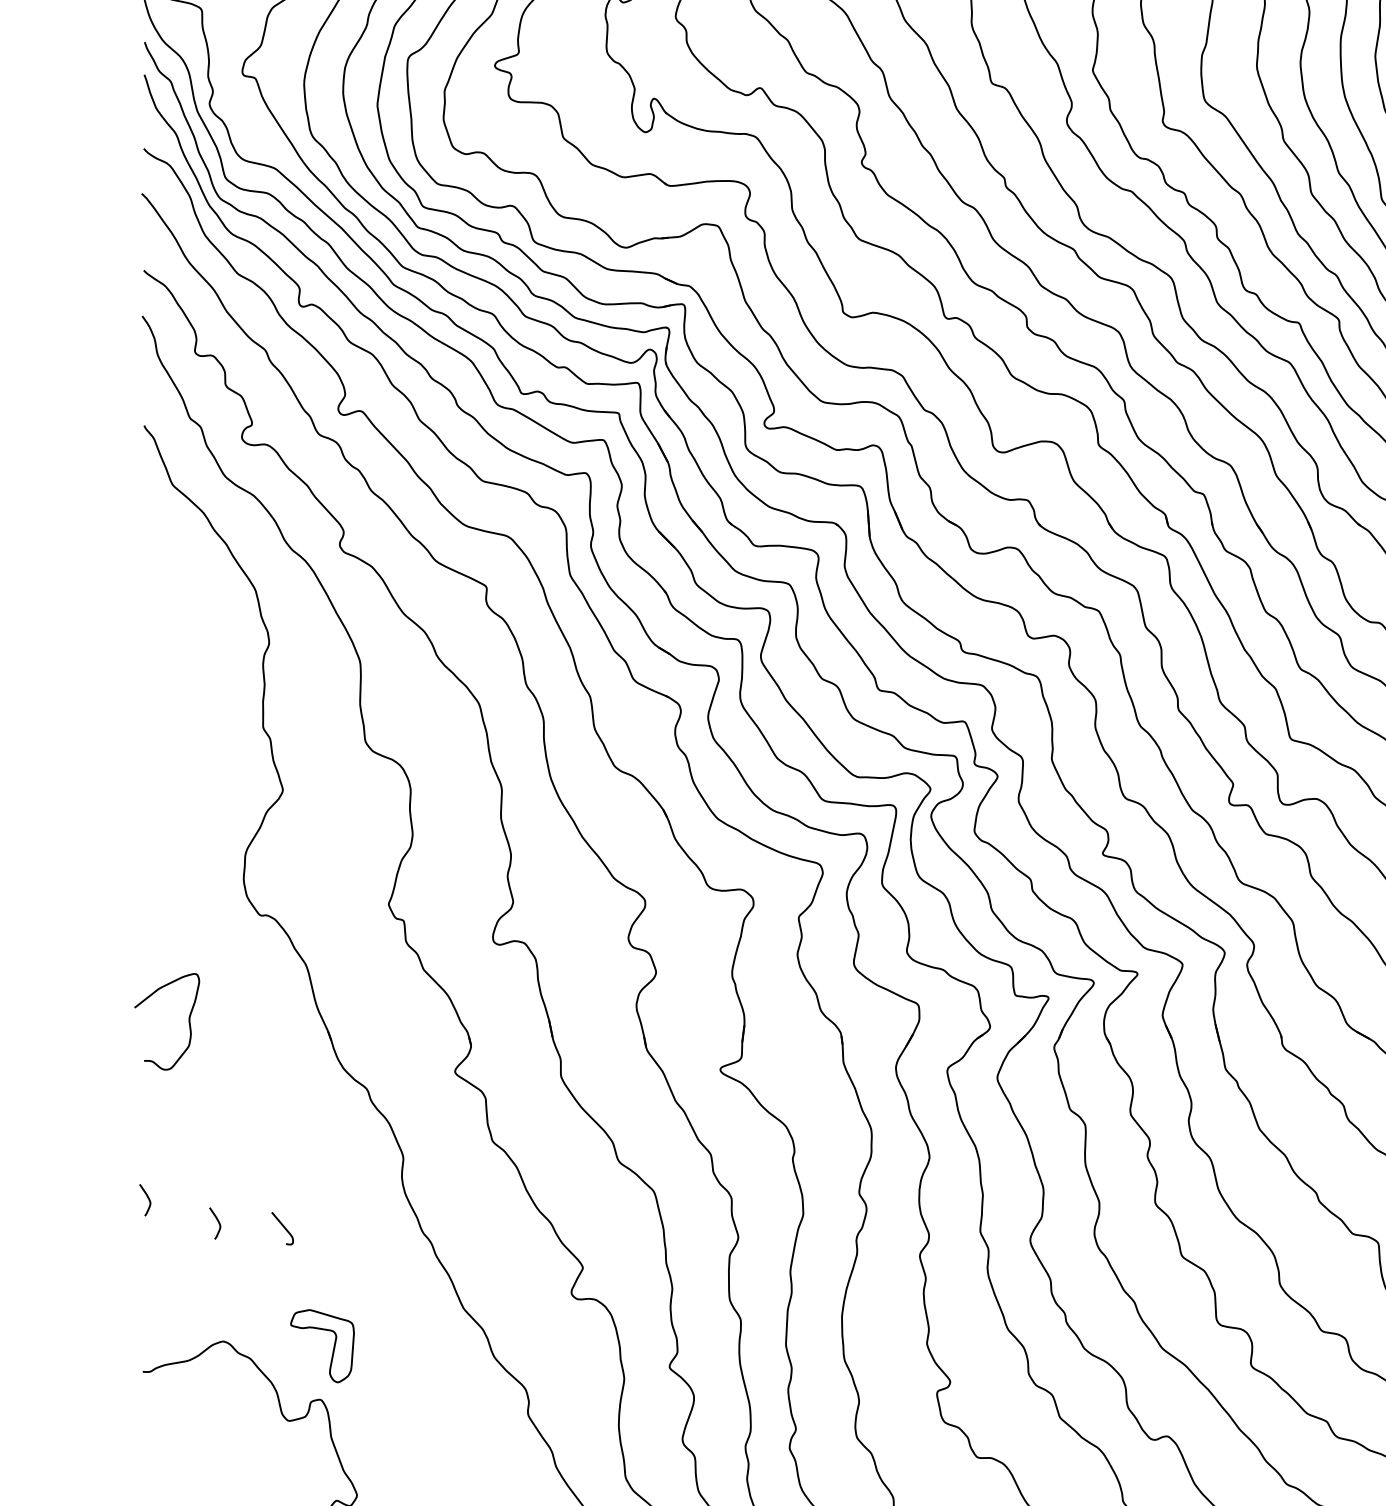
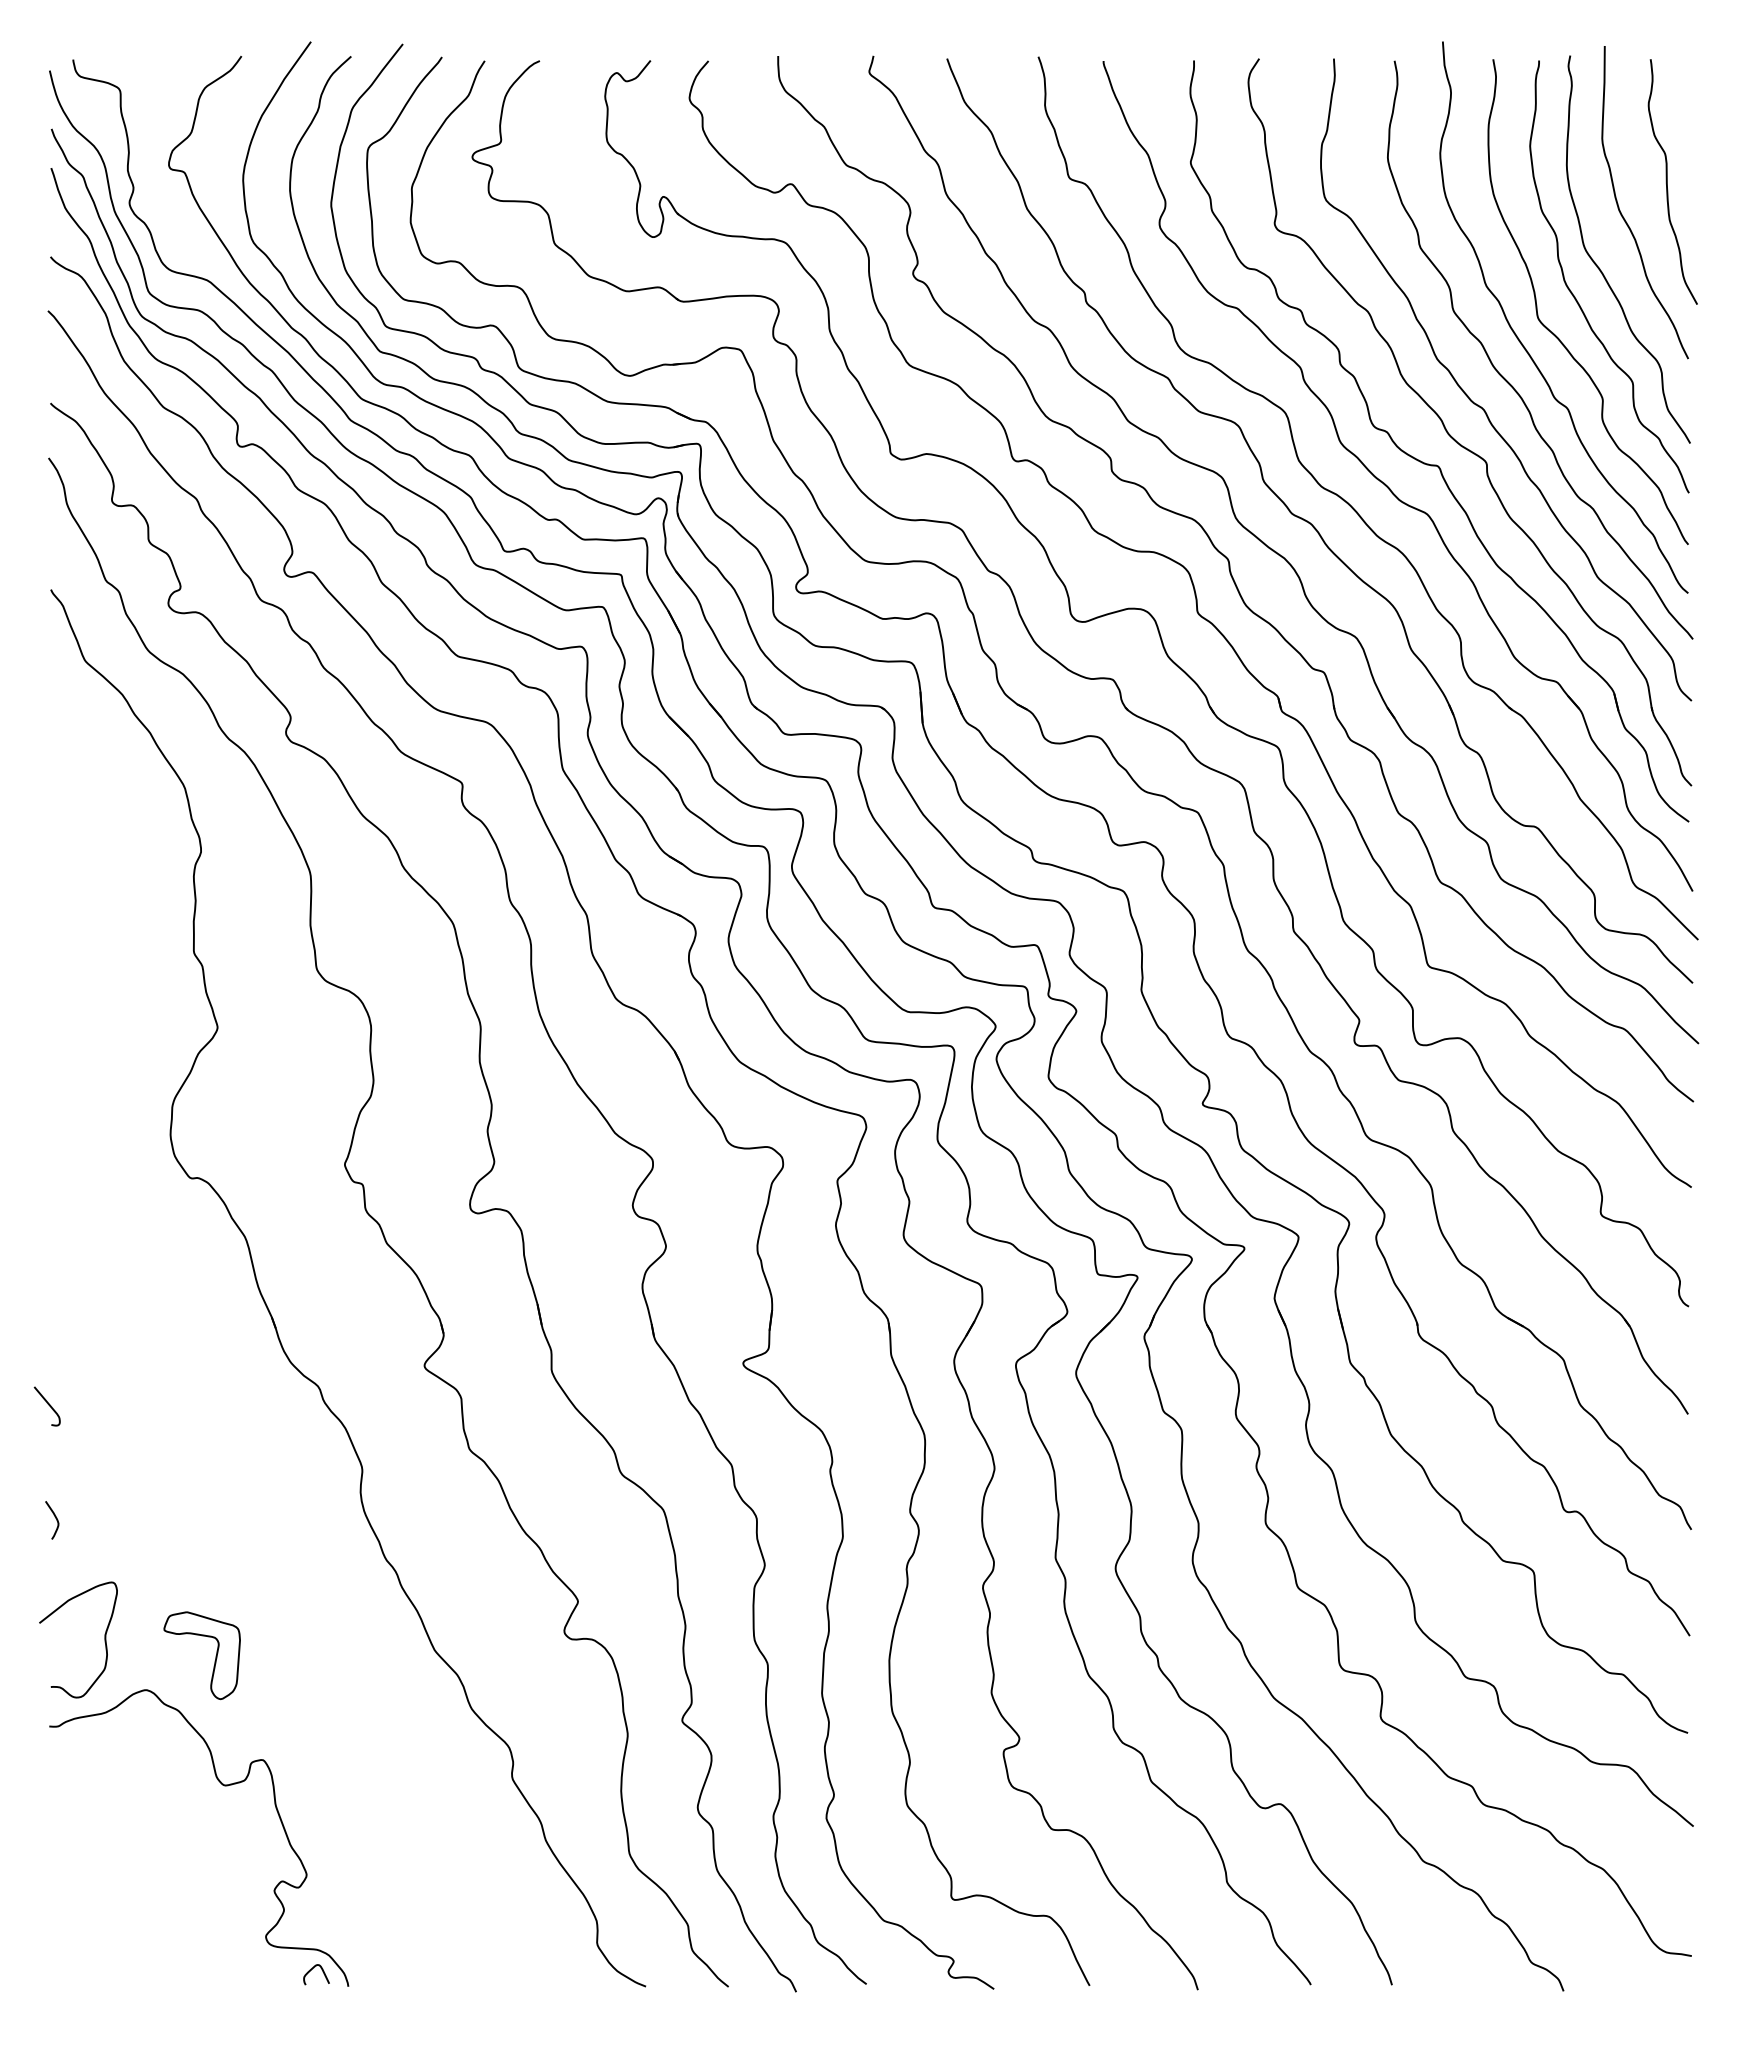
curve: (188, 1021) -> (104, 1639), moved
curve: (217, 1222) -> (139, 1546), removed
curve: (282, 1226) -> (47, 1404), moved
part: (333, 1346) -> (215, 1655), moved

